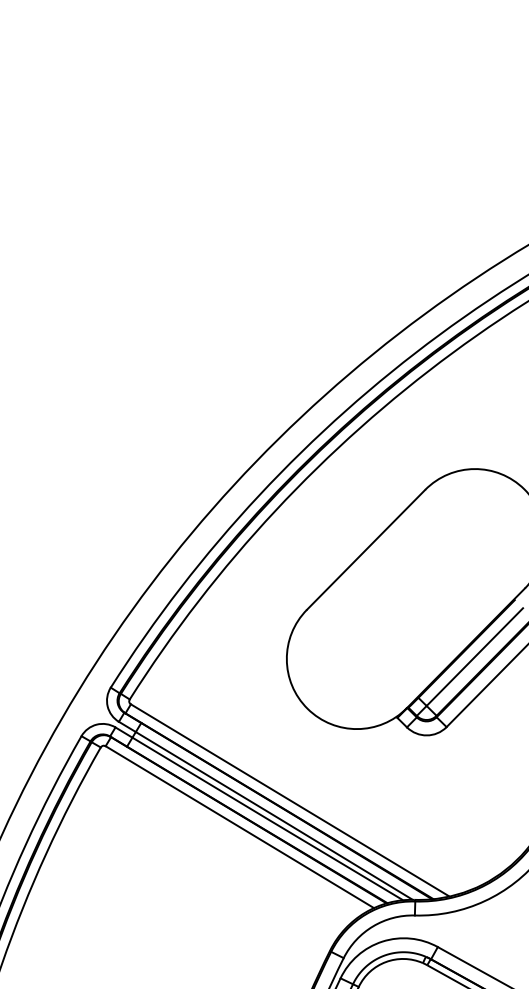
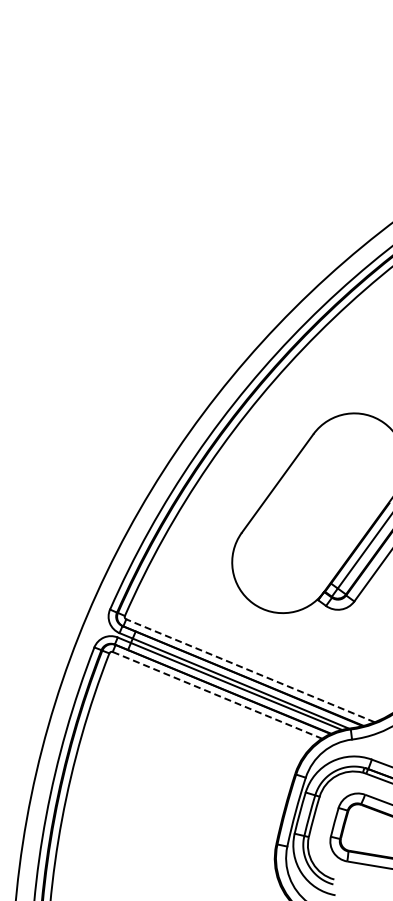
line: (290, 800) -> (250, 670), solid -> dashed
line: (239, 827) -> (217, 695), solid -> dashed

